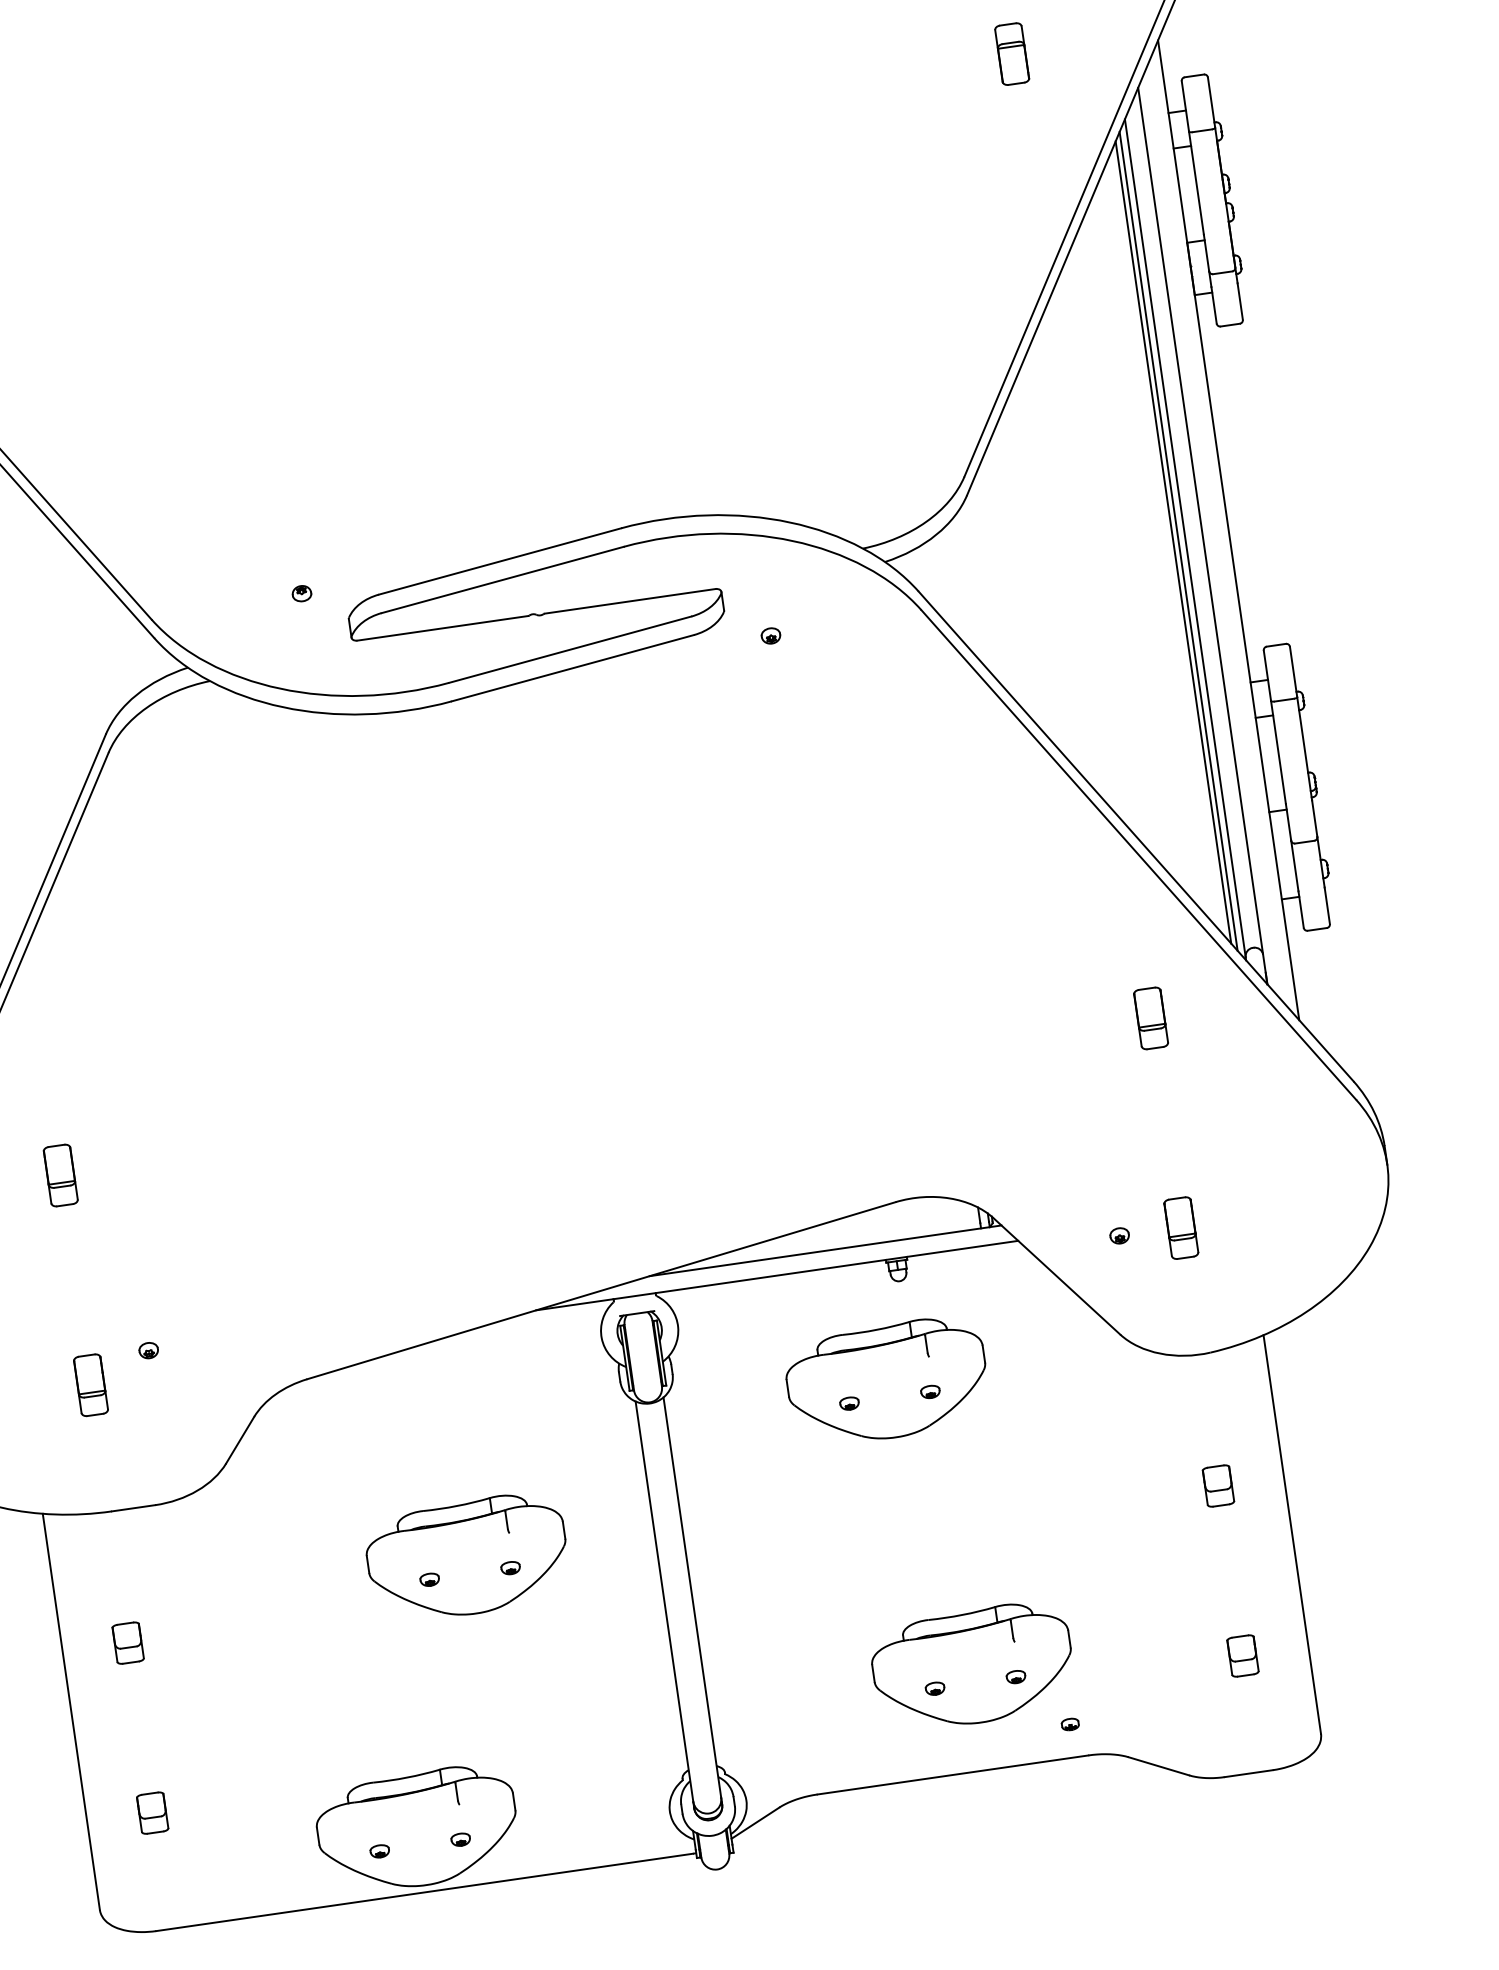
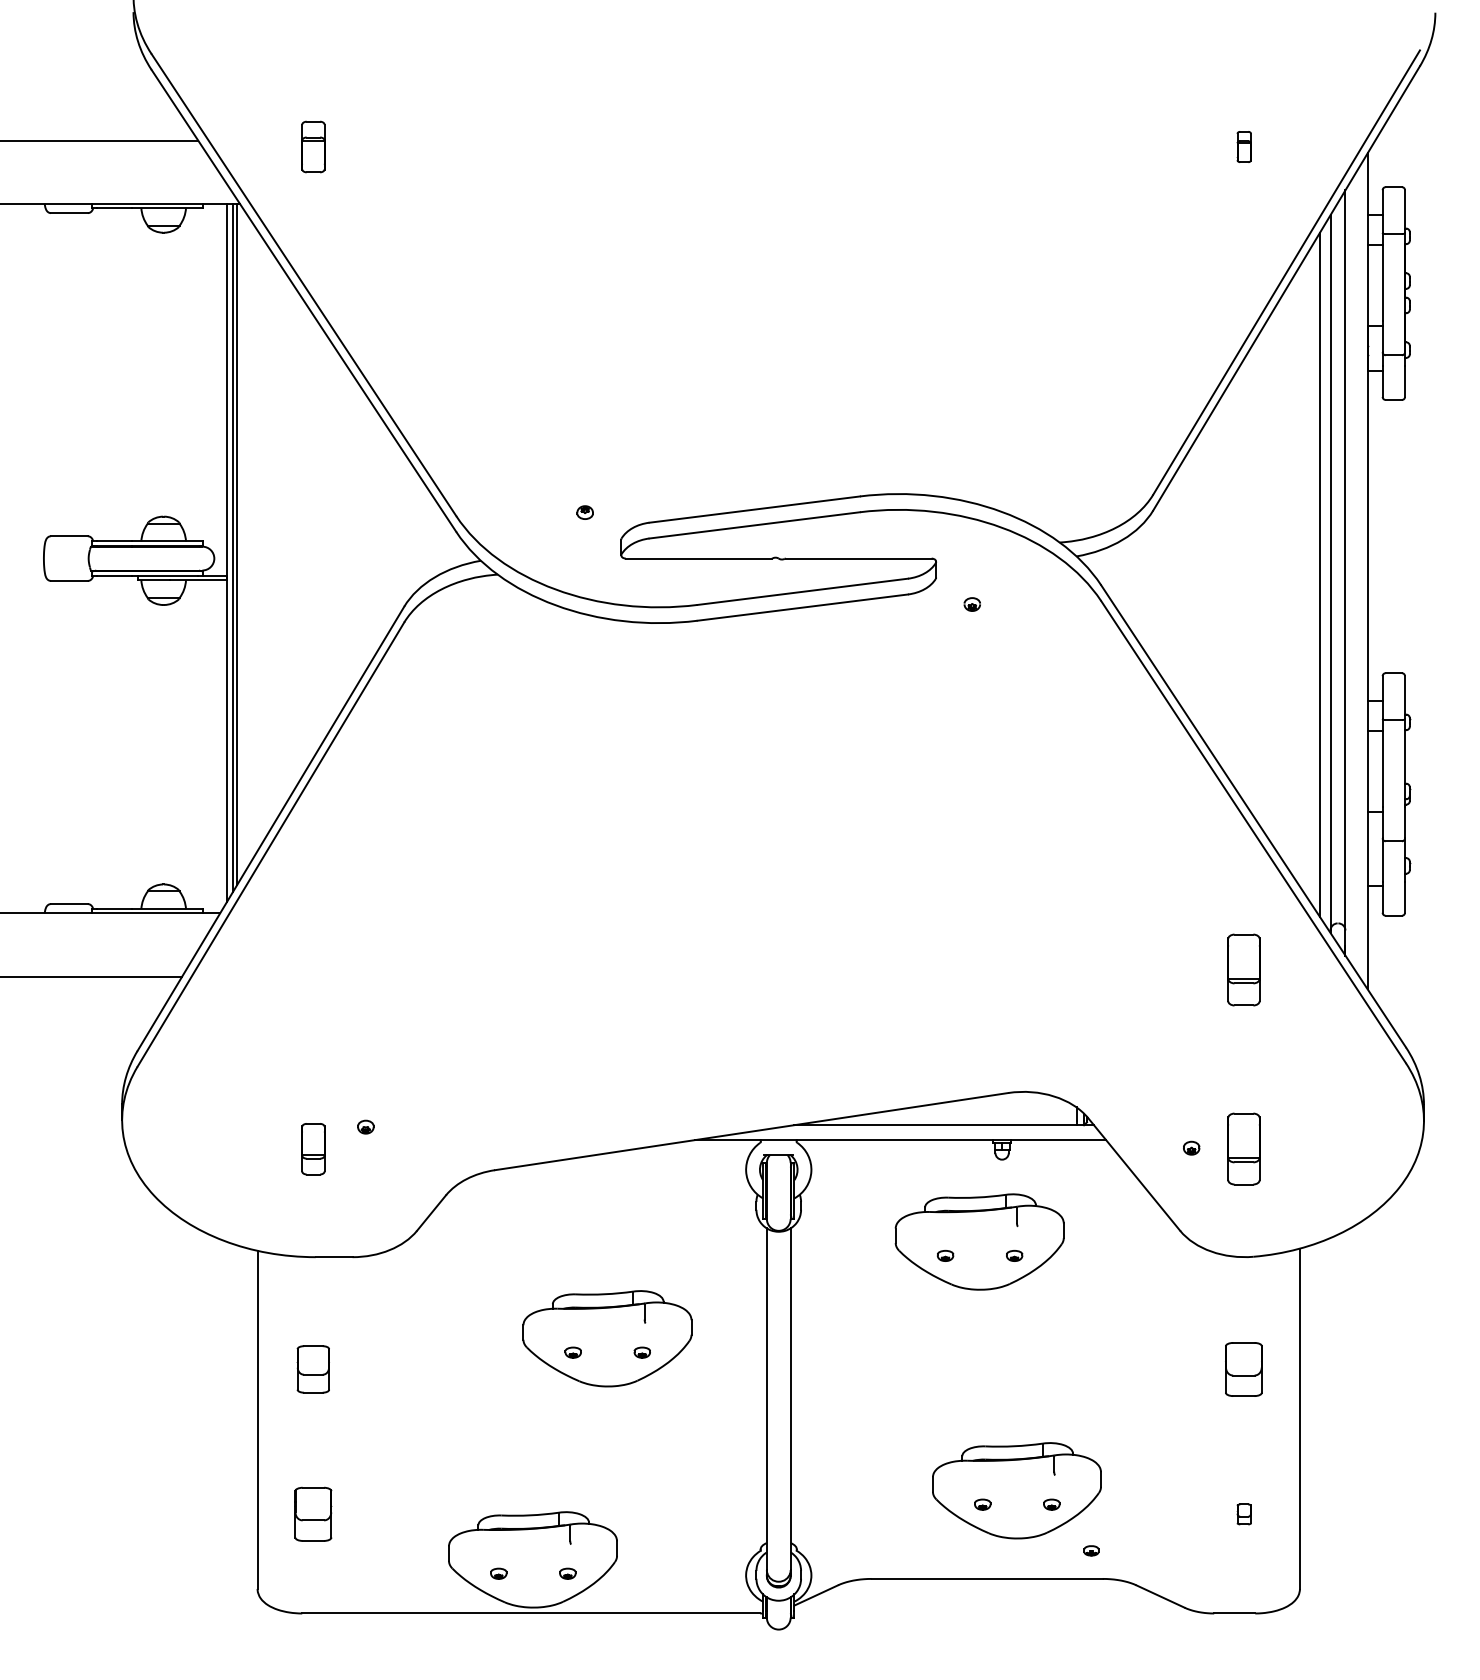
part: (1012, 53) -> (1244, 146), size x0.6
line: (1178, 541) -> (1324, 574), removed
part: (1151, 1018) -> (1244, 970), size x1.4
part: (60, 1175) -> (313, 970), removed
part: (1181, 1228) -> (1244, 1149), size x1.4
part: (1218, 1485) -> (1244, 1368), size x1.6
part: (128, 1642) -> (313, 1368), size x1.4
part: (1243, 1656) -> (1244, 1514), size x0.6
part: (152, 1813) -> (313, 1514), size x1.6

